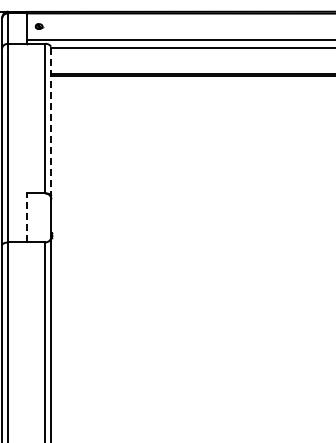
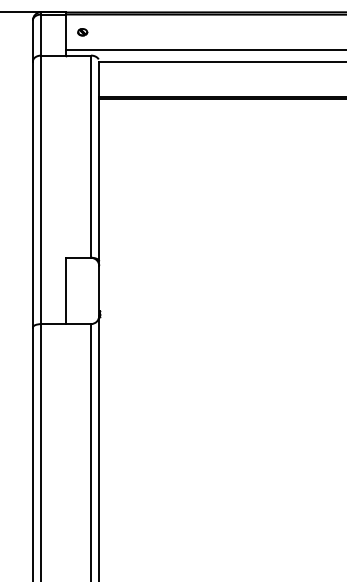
line: (51, 122) -> (99, 161), dashed -> solid
line: (26, 217) -> (65, 290), dashed -> solid

